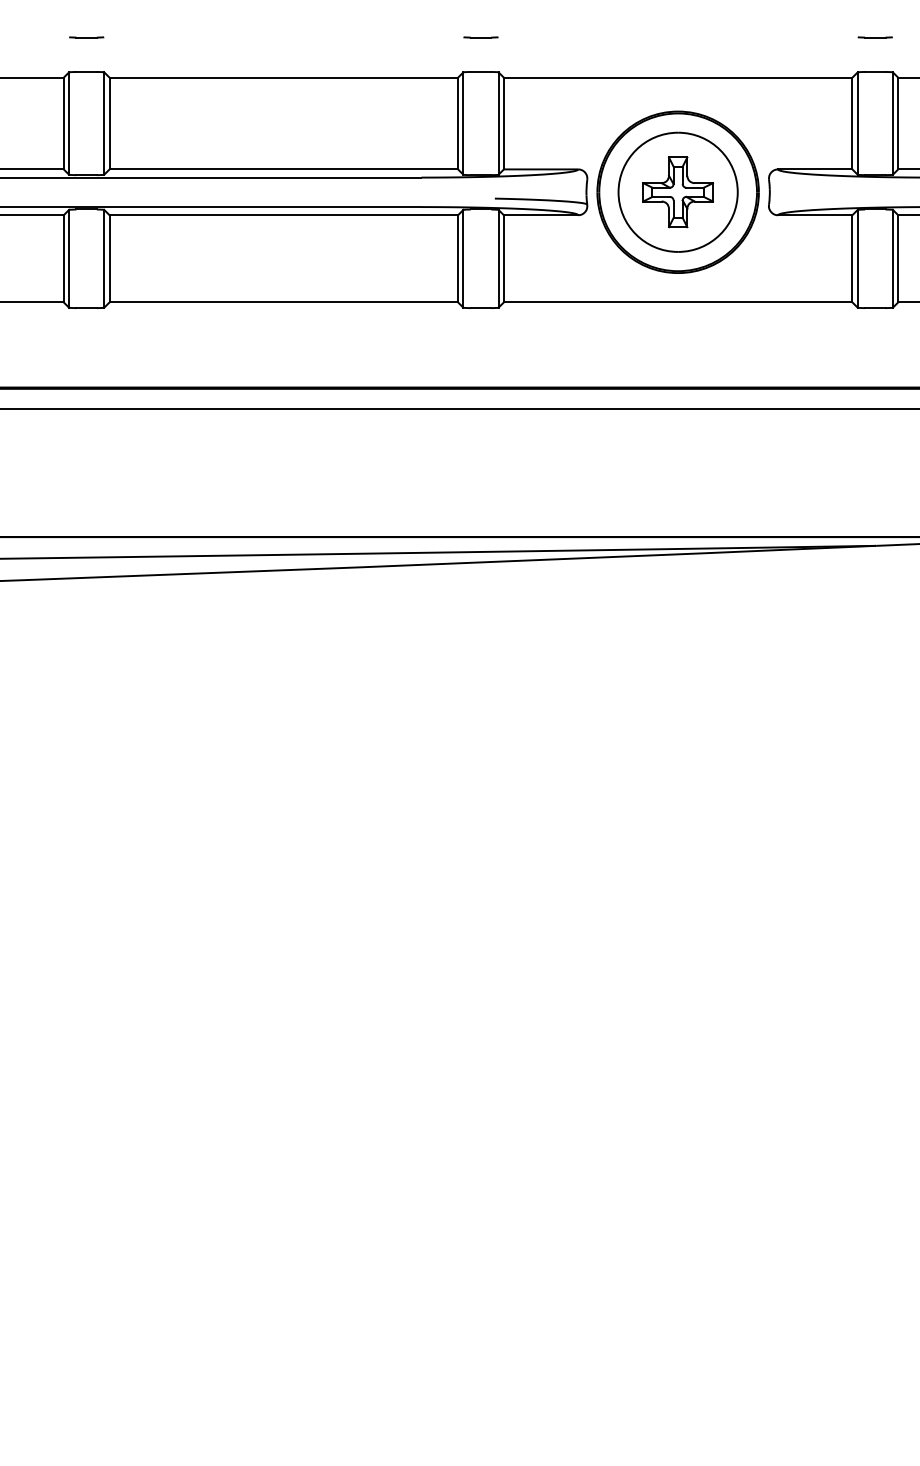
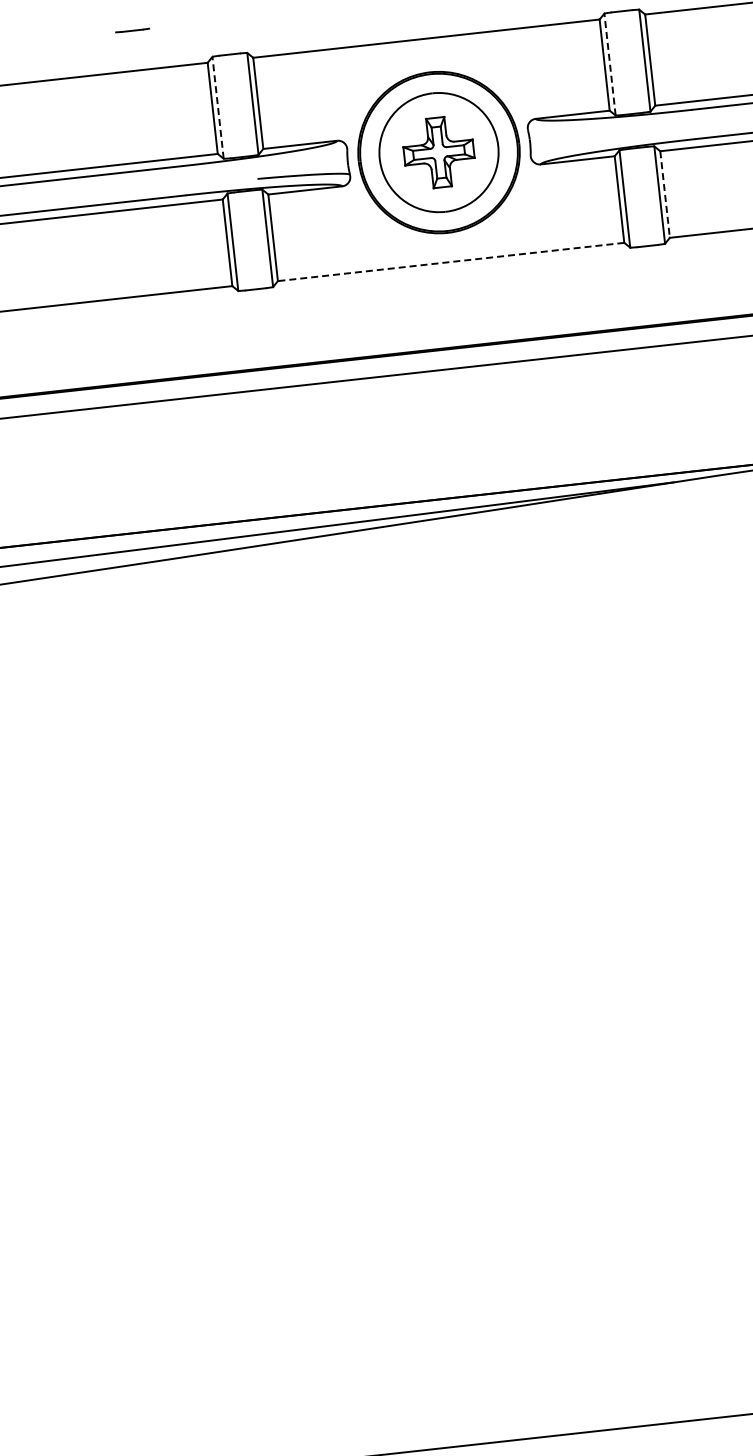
line: (480, 37) -> (132, 30), moved
line: (463, 123) -> (218, 107), solid -> dashed
line: (857, 123) -> (609, 64), solid -> dashed
line: (898, 258) -> (665, 194), solid -> dashed
line: (677, 302) -> (450, 262), solid -> dashed

